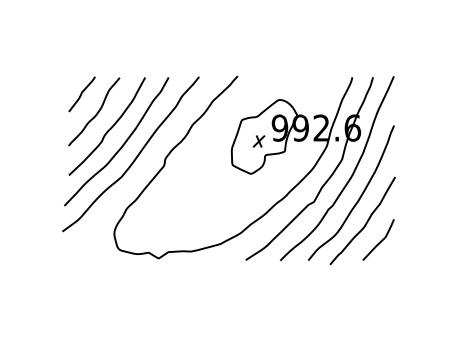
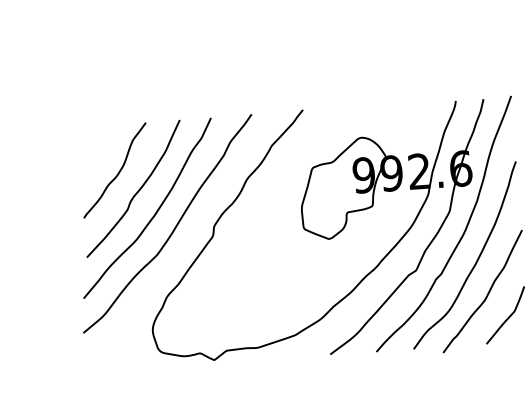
curve: (81, 94) -> (96, 148), removed
part: (258, 141) -> (336, 195), removed

